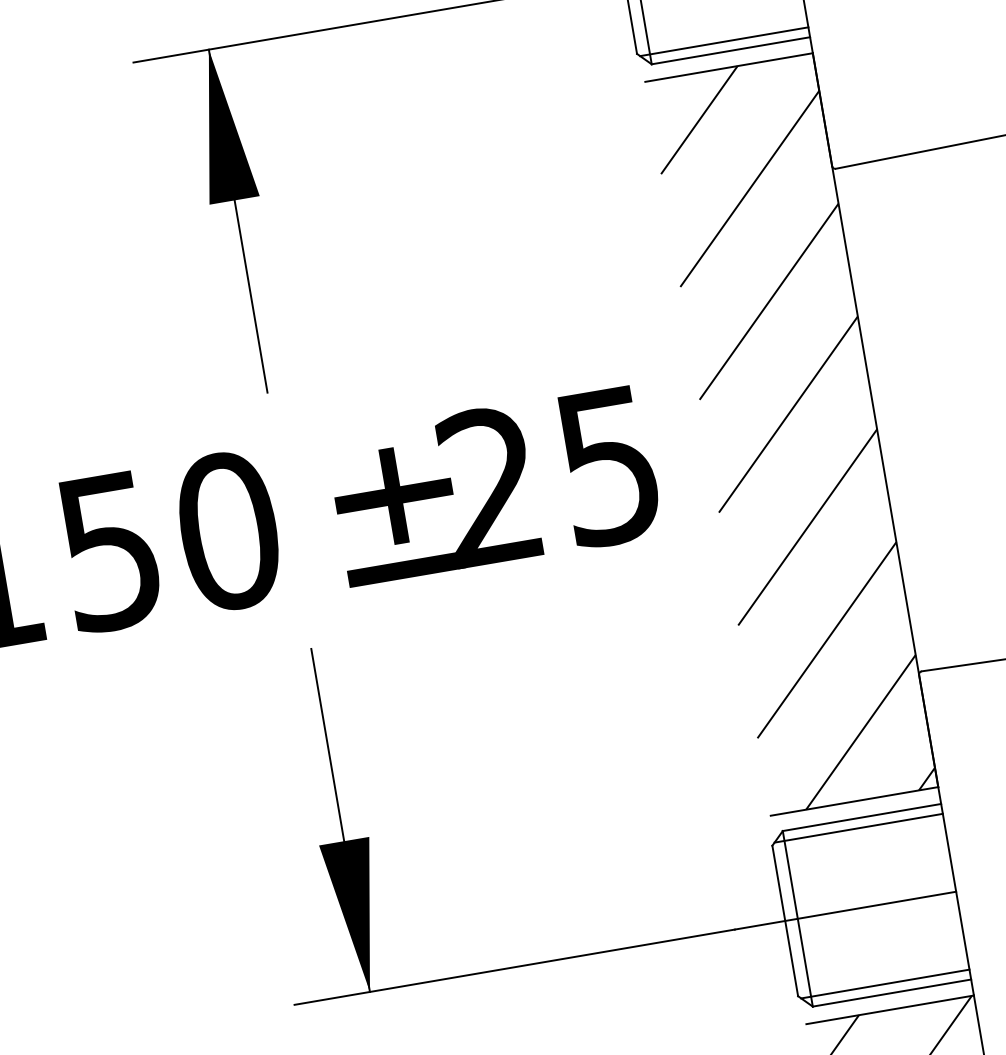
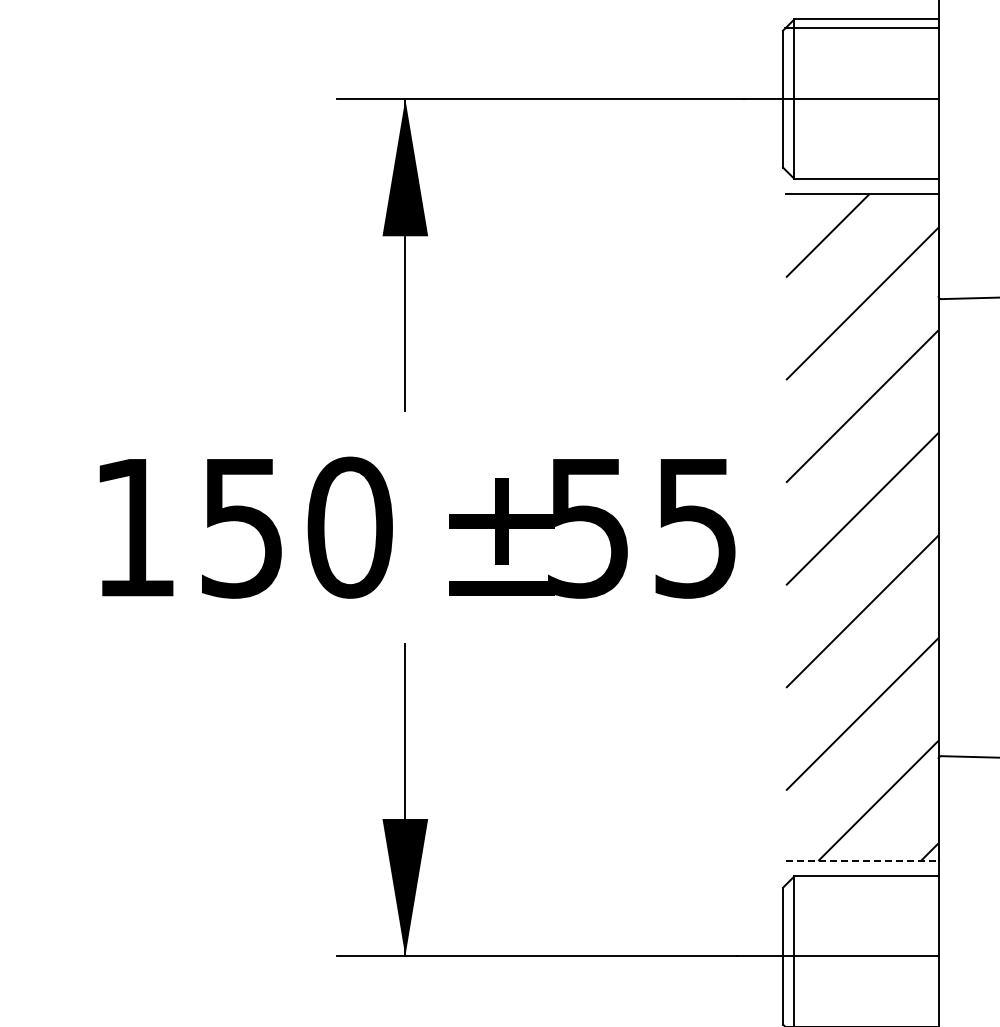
line: (723, 42) -> (861, 170), removed
text: (489, 486) -> (587, 527), 25 -> 55
line: (854, 800) -> (862, 860), solid -> dashed
line: (858, 828) -> (861, 885), removed

